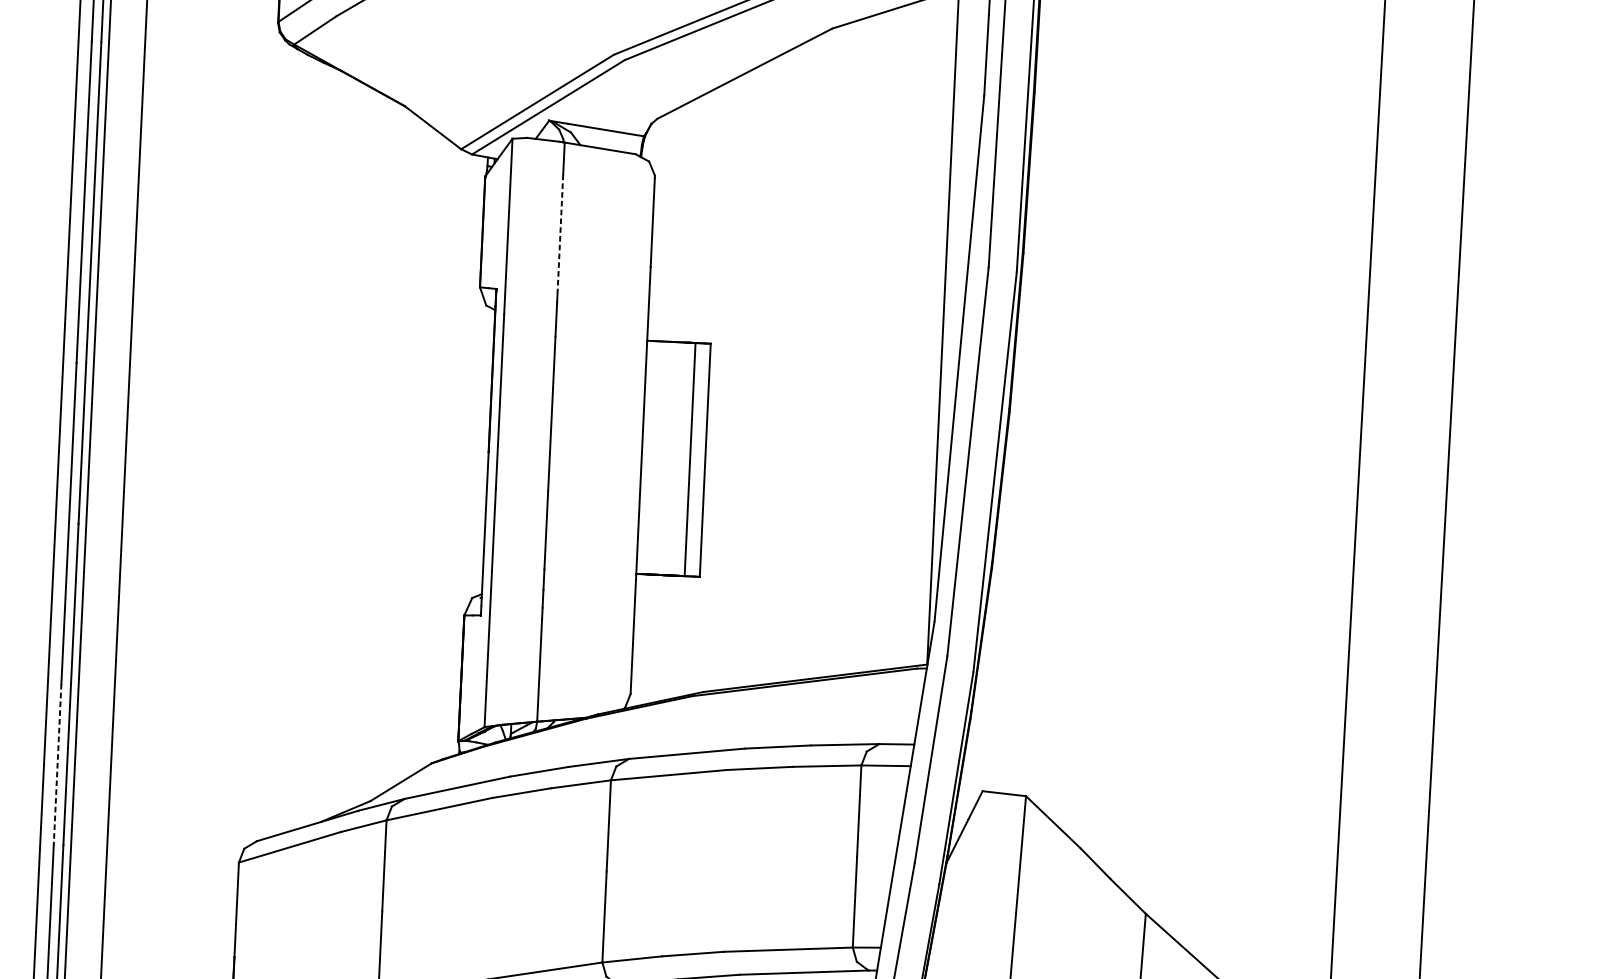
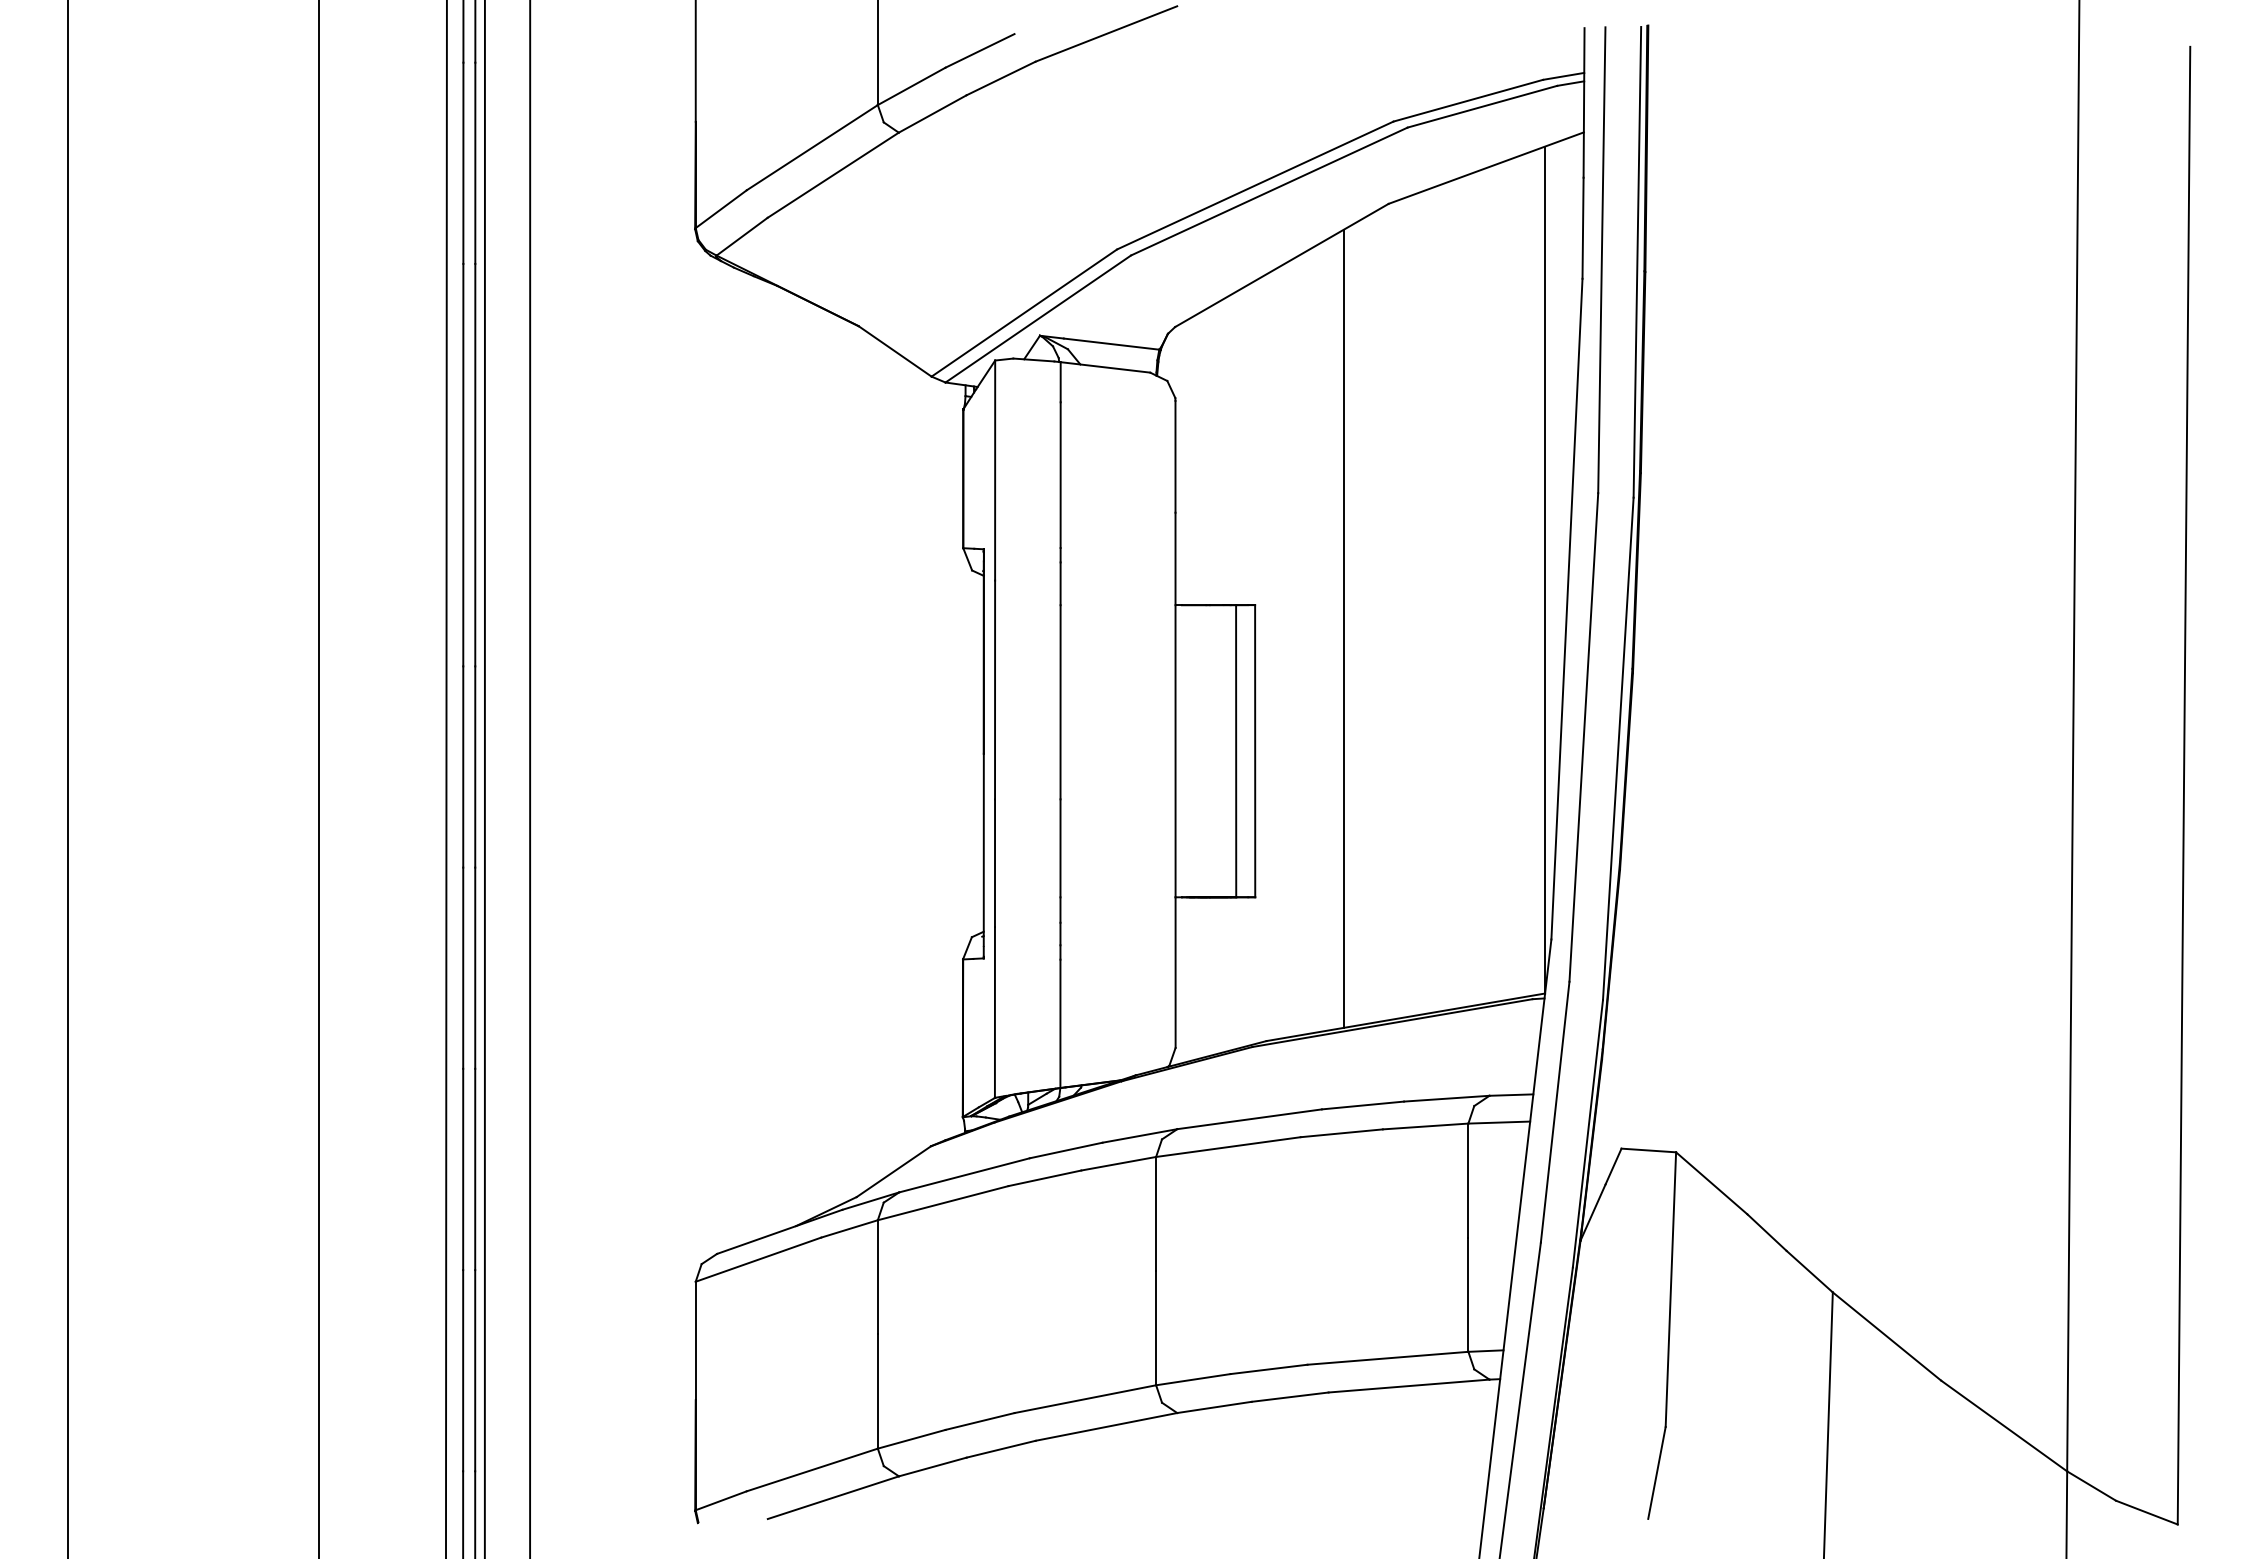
line: (560, 232) -> (1060, 475), dashed -> solid
line: (780, 365) -> (1343, 628), added
line: (57, 764) -> (463, 1169), dashed -> solid

